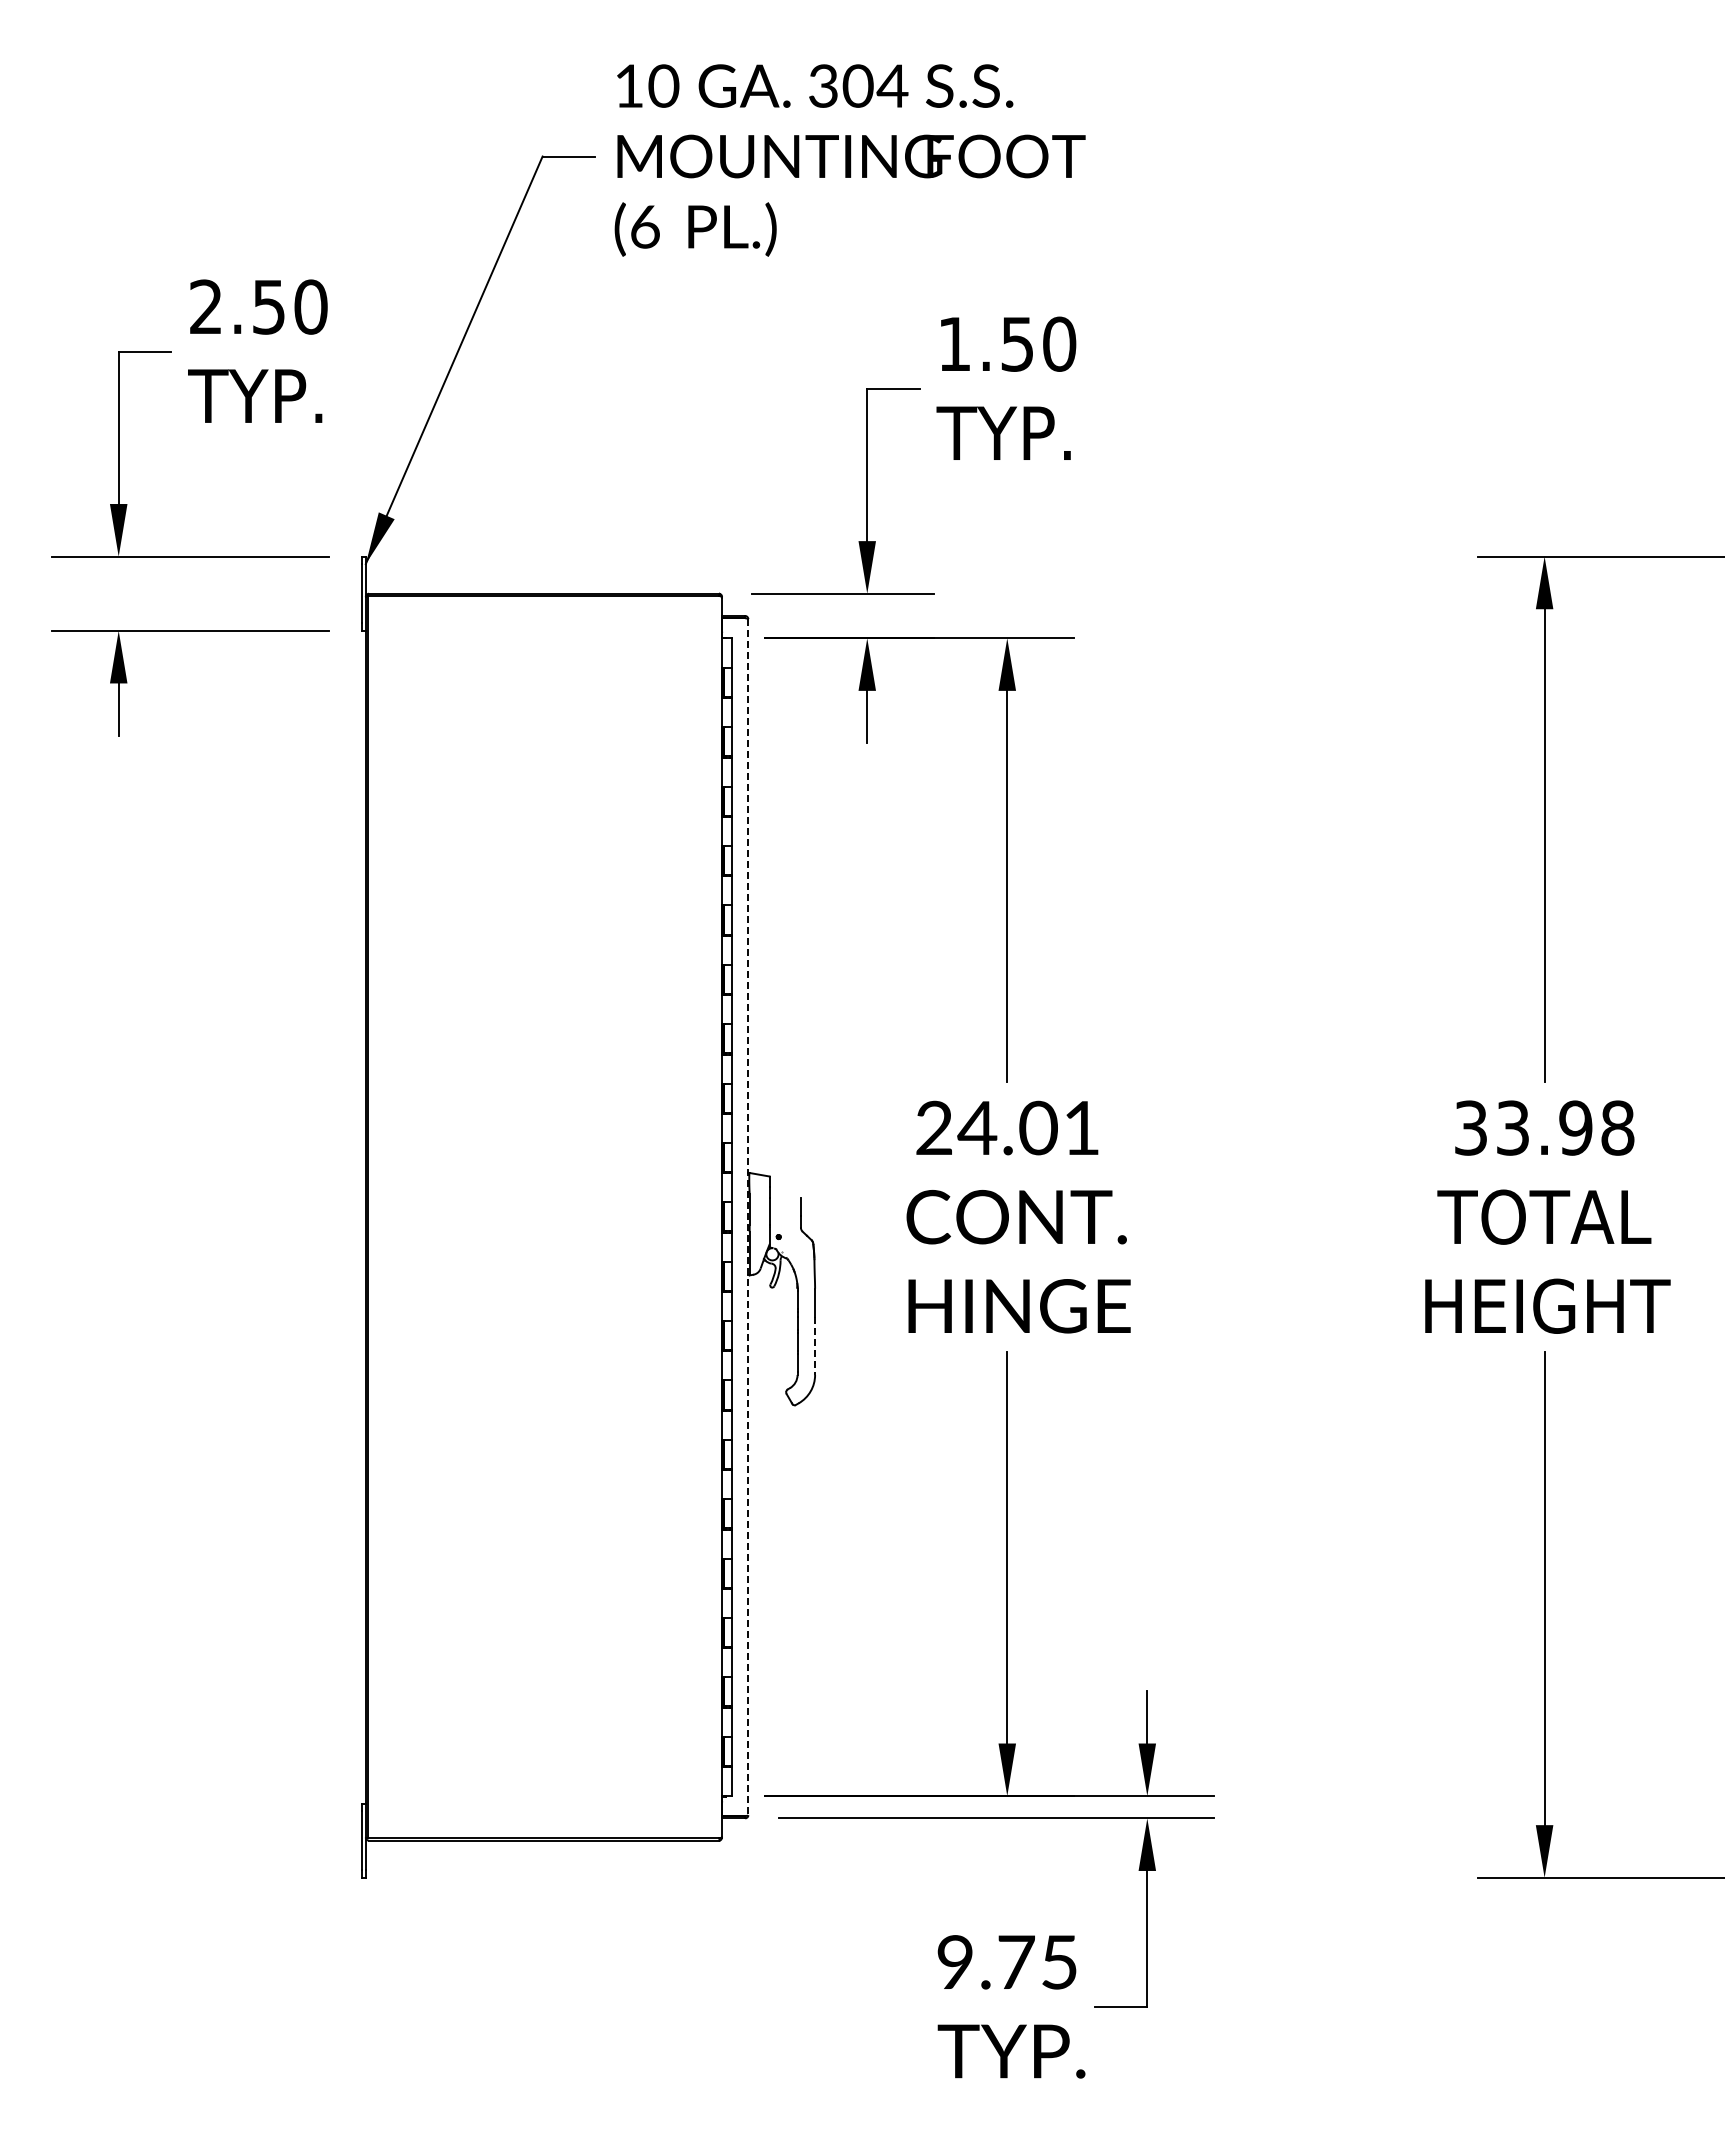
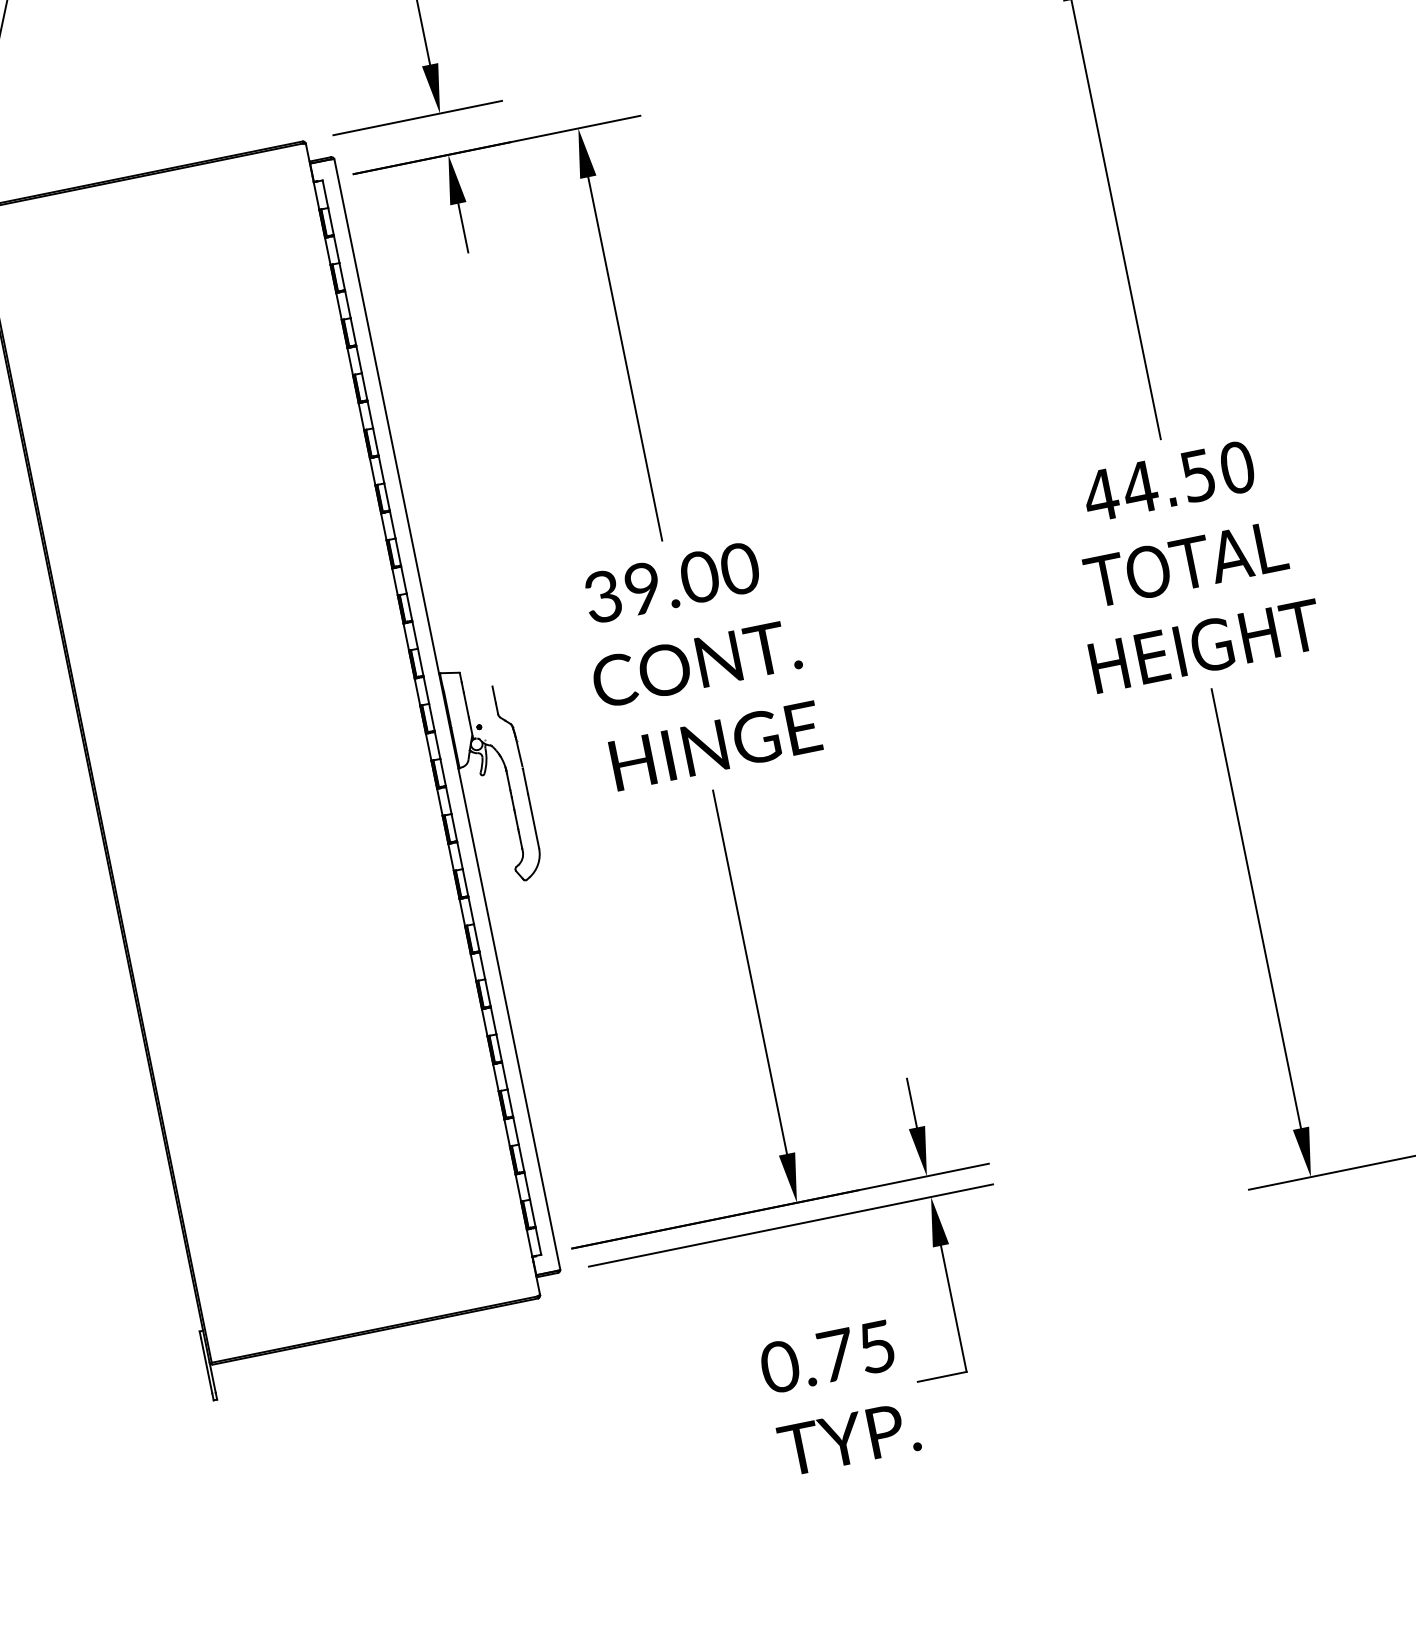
text: (1008, 1127) -> (671, 582), 24.01 -> 39.00
text: (1543, 1127) -> (1168, 481), 33.98 -> 44.50
line: (748, 1217) -> (447, 714), dashed -> solid
line: (815, 1346) -> (534, 821), dashed -> solid
text: (955, 1962) -> (780, 1366), 9.75 -> 0.75

